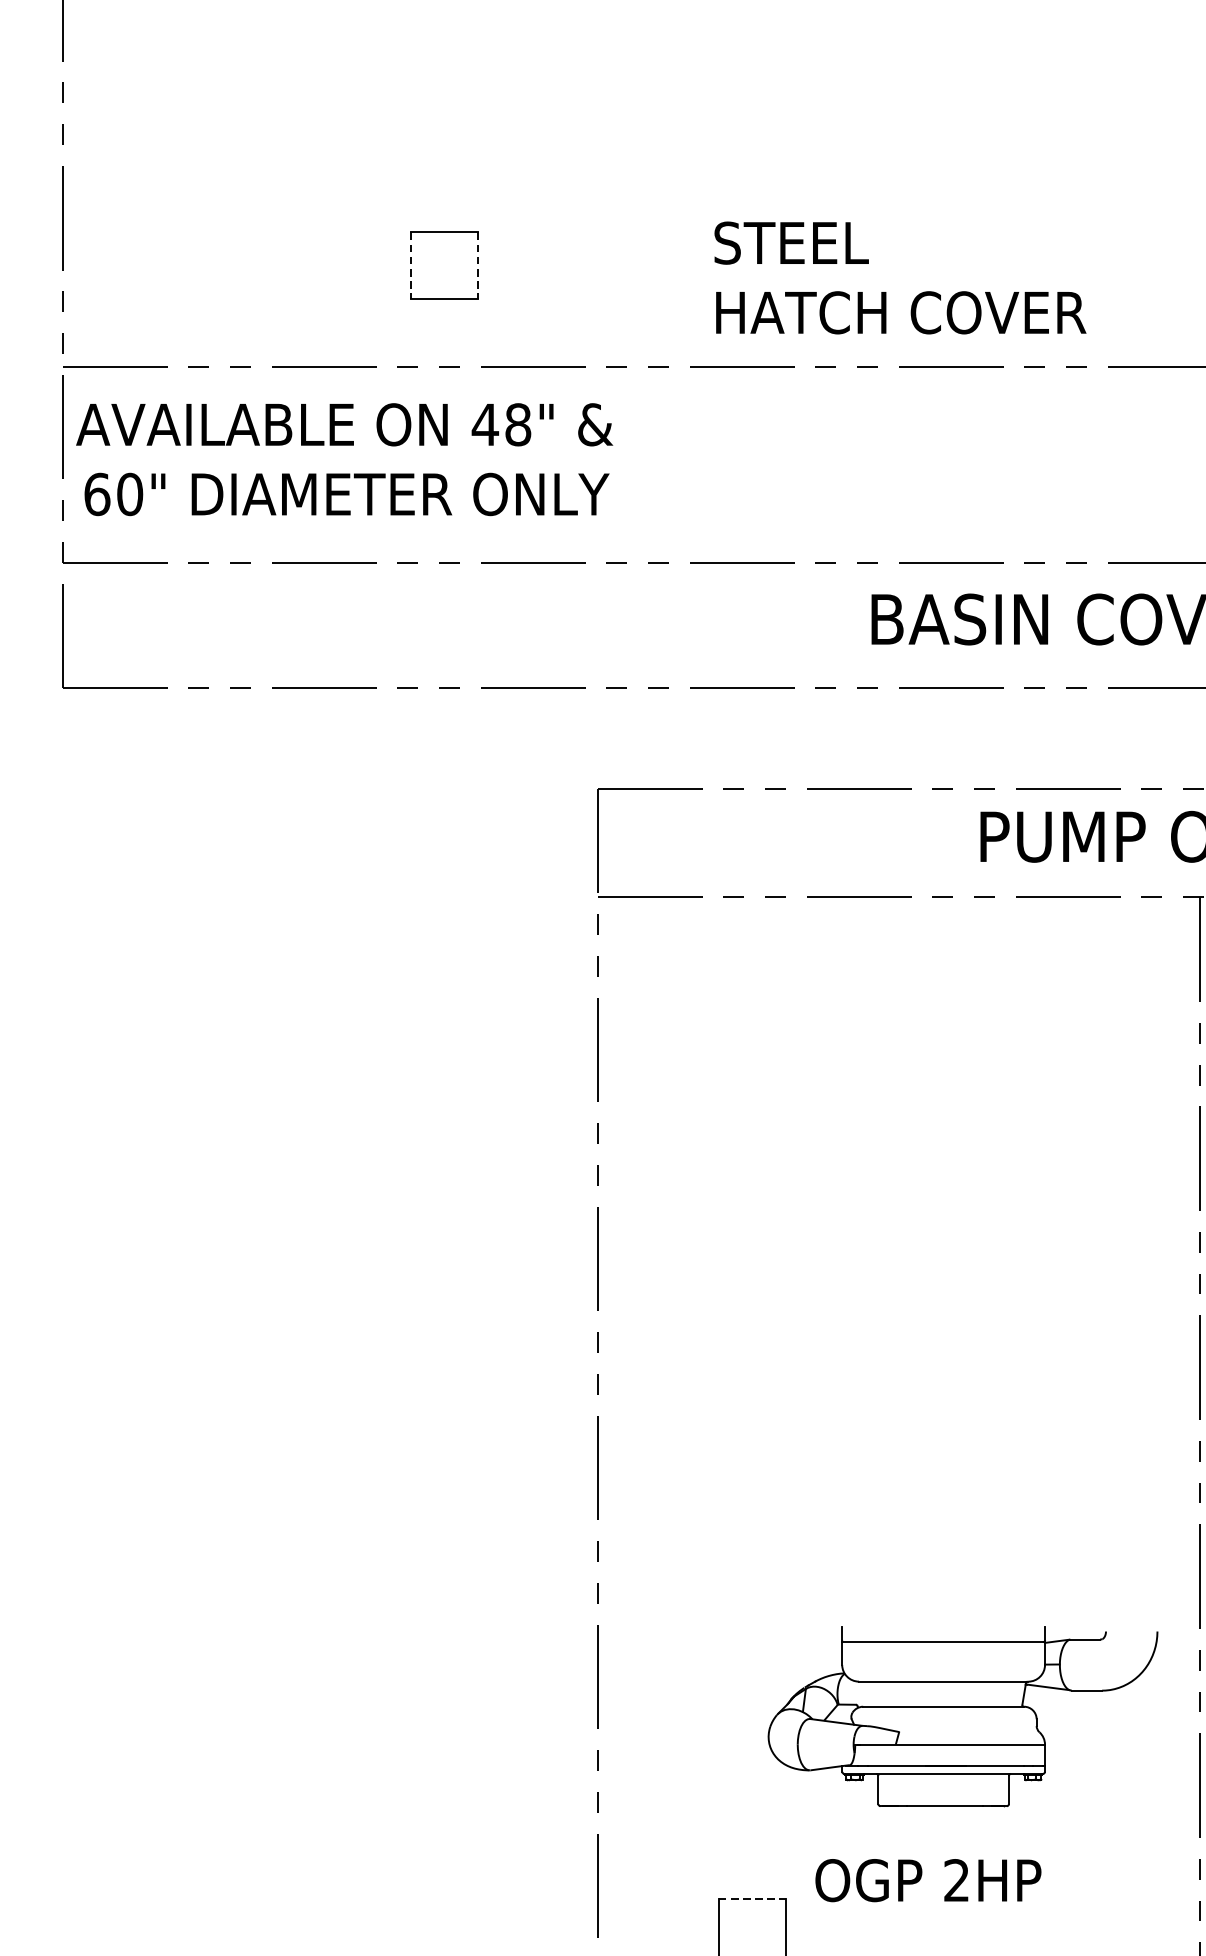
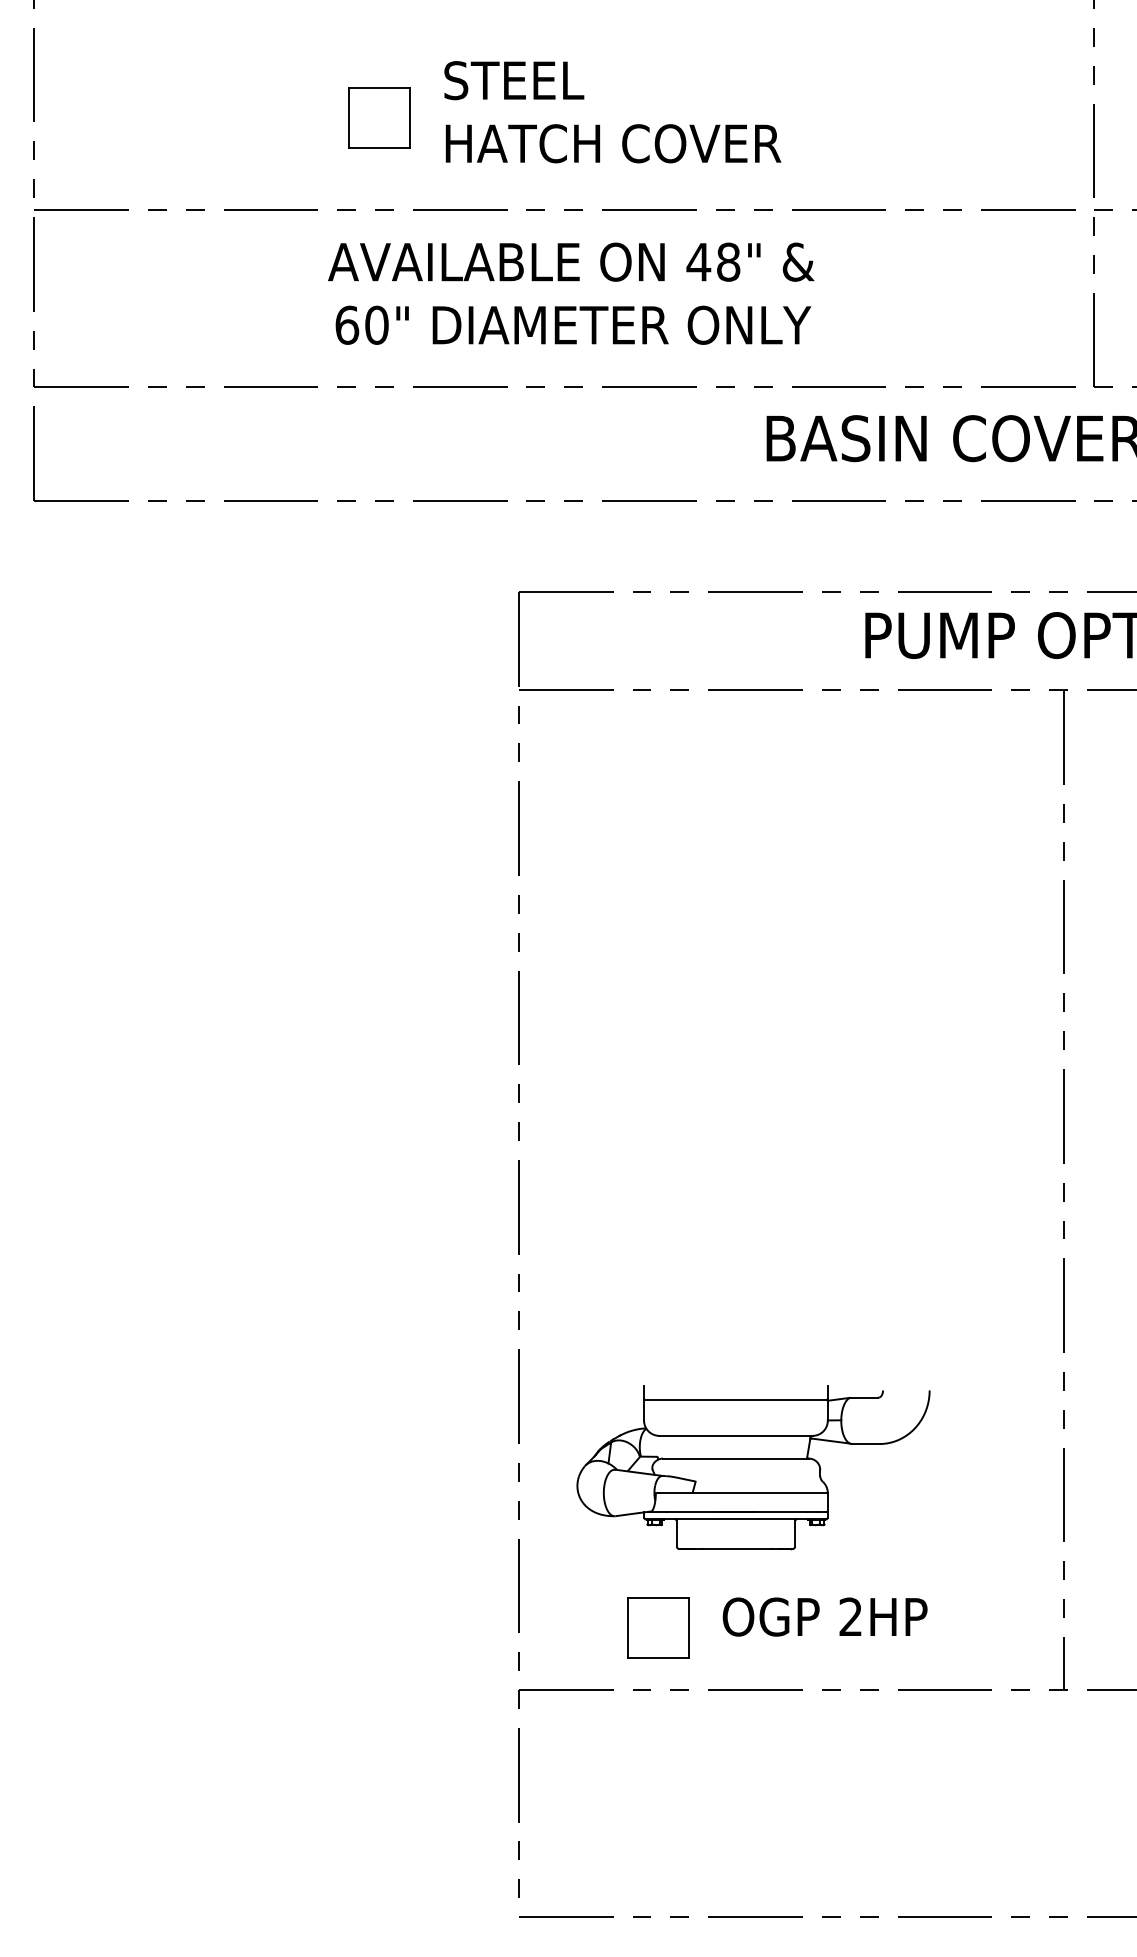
line: (411, 266) -> (349, 118), dashed -> solid
line: (477, 266) -> (409, 118), dashed -> solid
text: (900, 278) -> (612, 112), moved
text: (344, 459) -> (571, 293), moved
part: (962, 1716) -> (753, 1467), moved
text: (927, 1879) -> (824, 1616), moved
line: (752, 1898) -> (658, 1597), dashed -> solid

